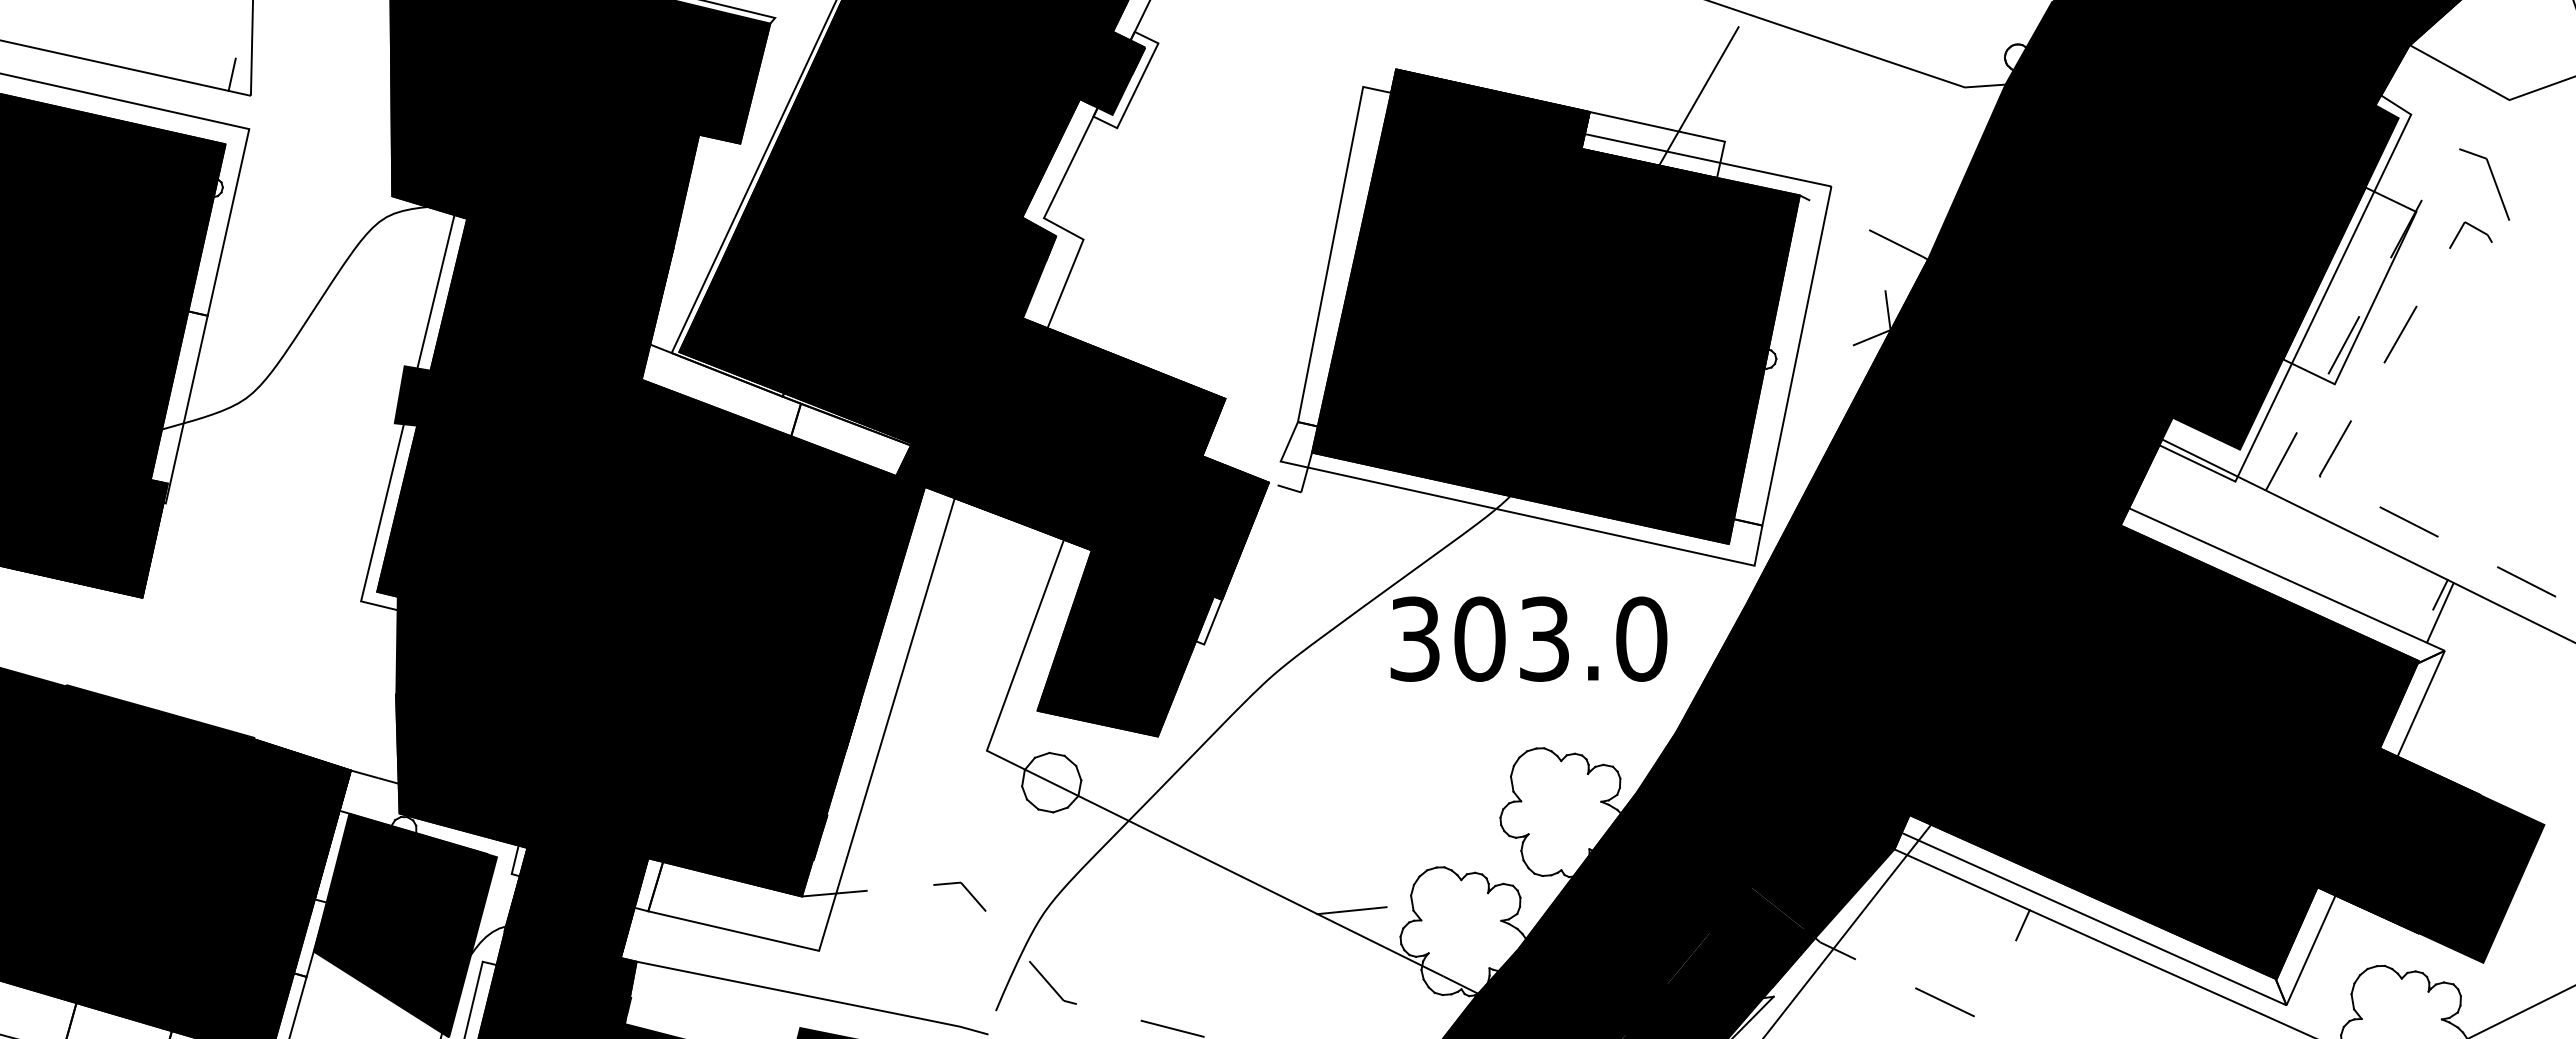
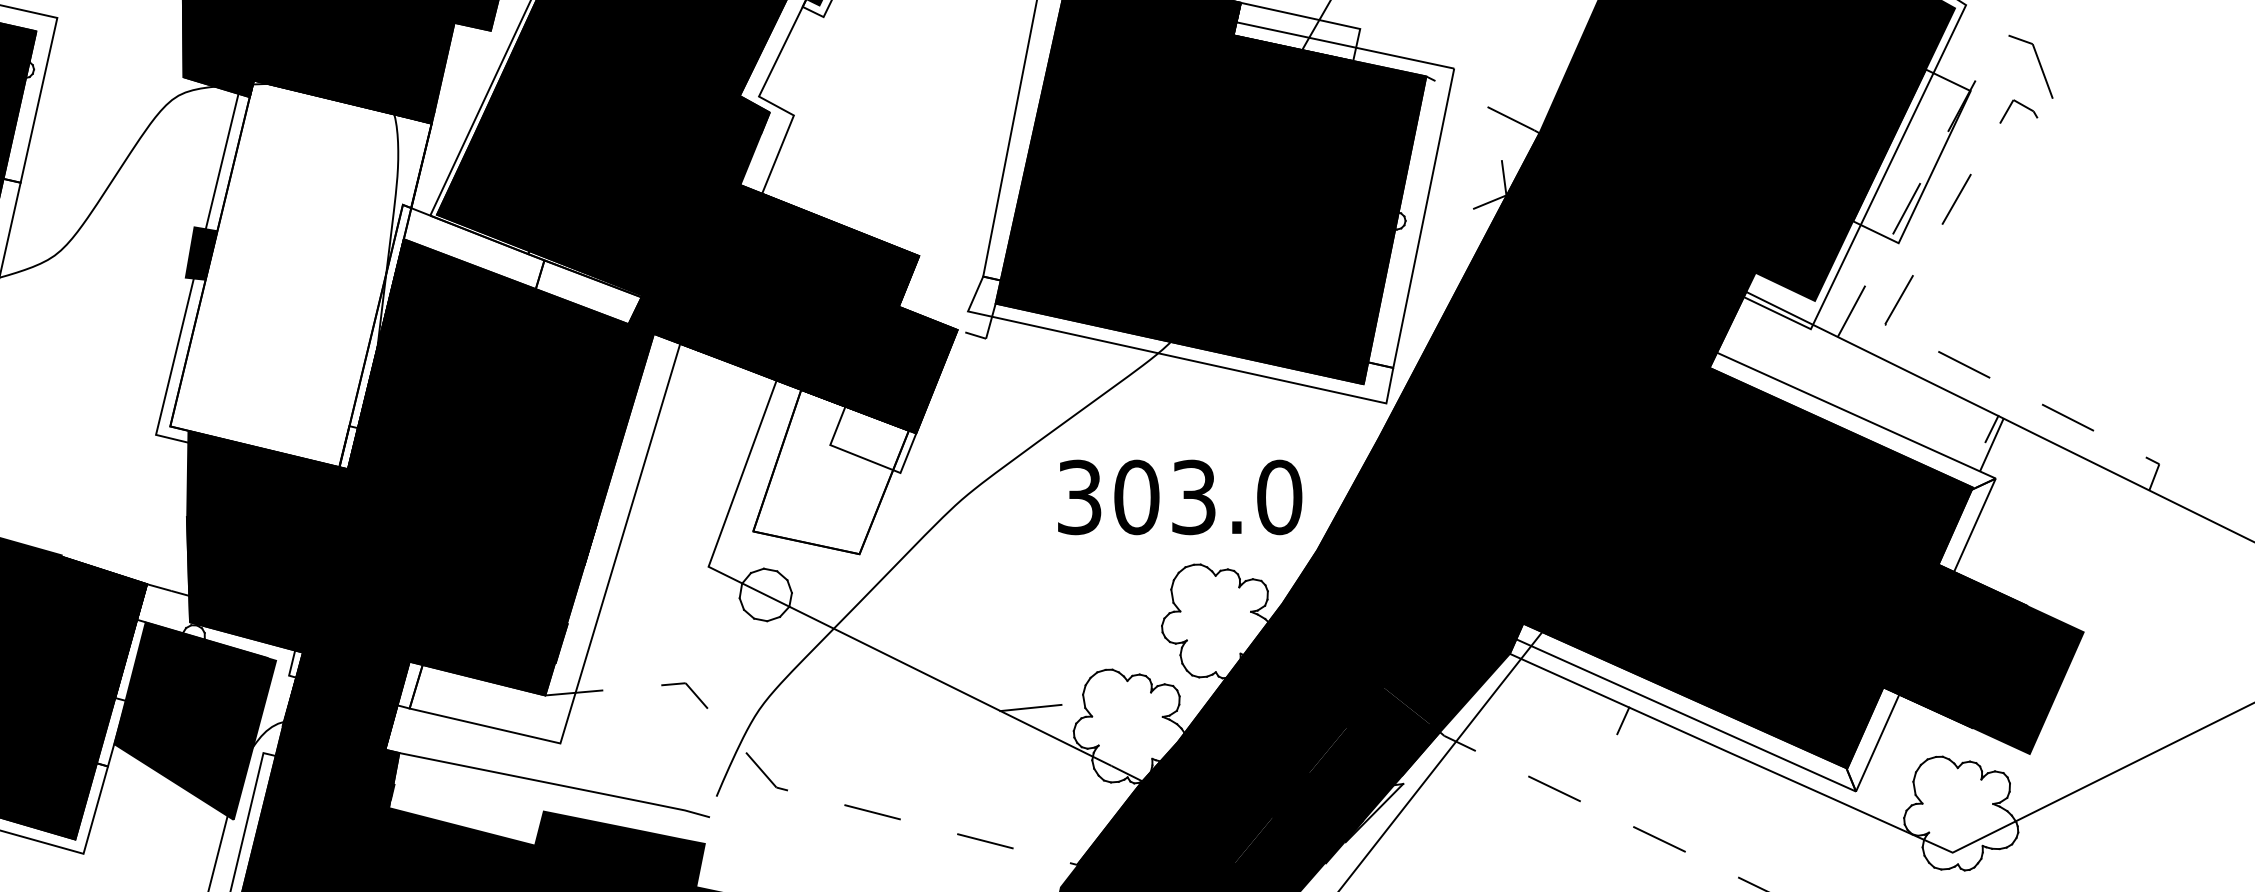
fill: (525, 420) -> (301, 275), removed
text: (1528, 638) -> (1179, 496), moved
fill: (1125, 643) -> (830, 472), removed

